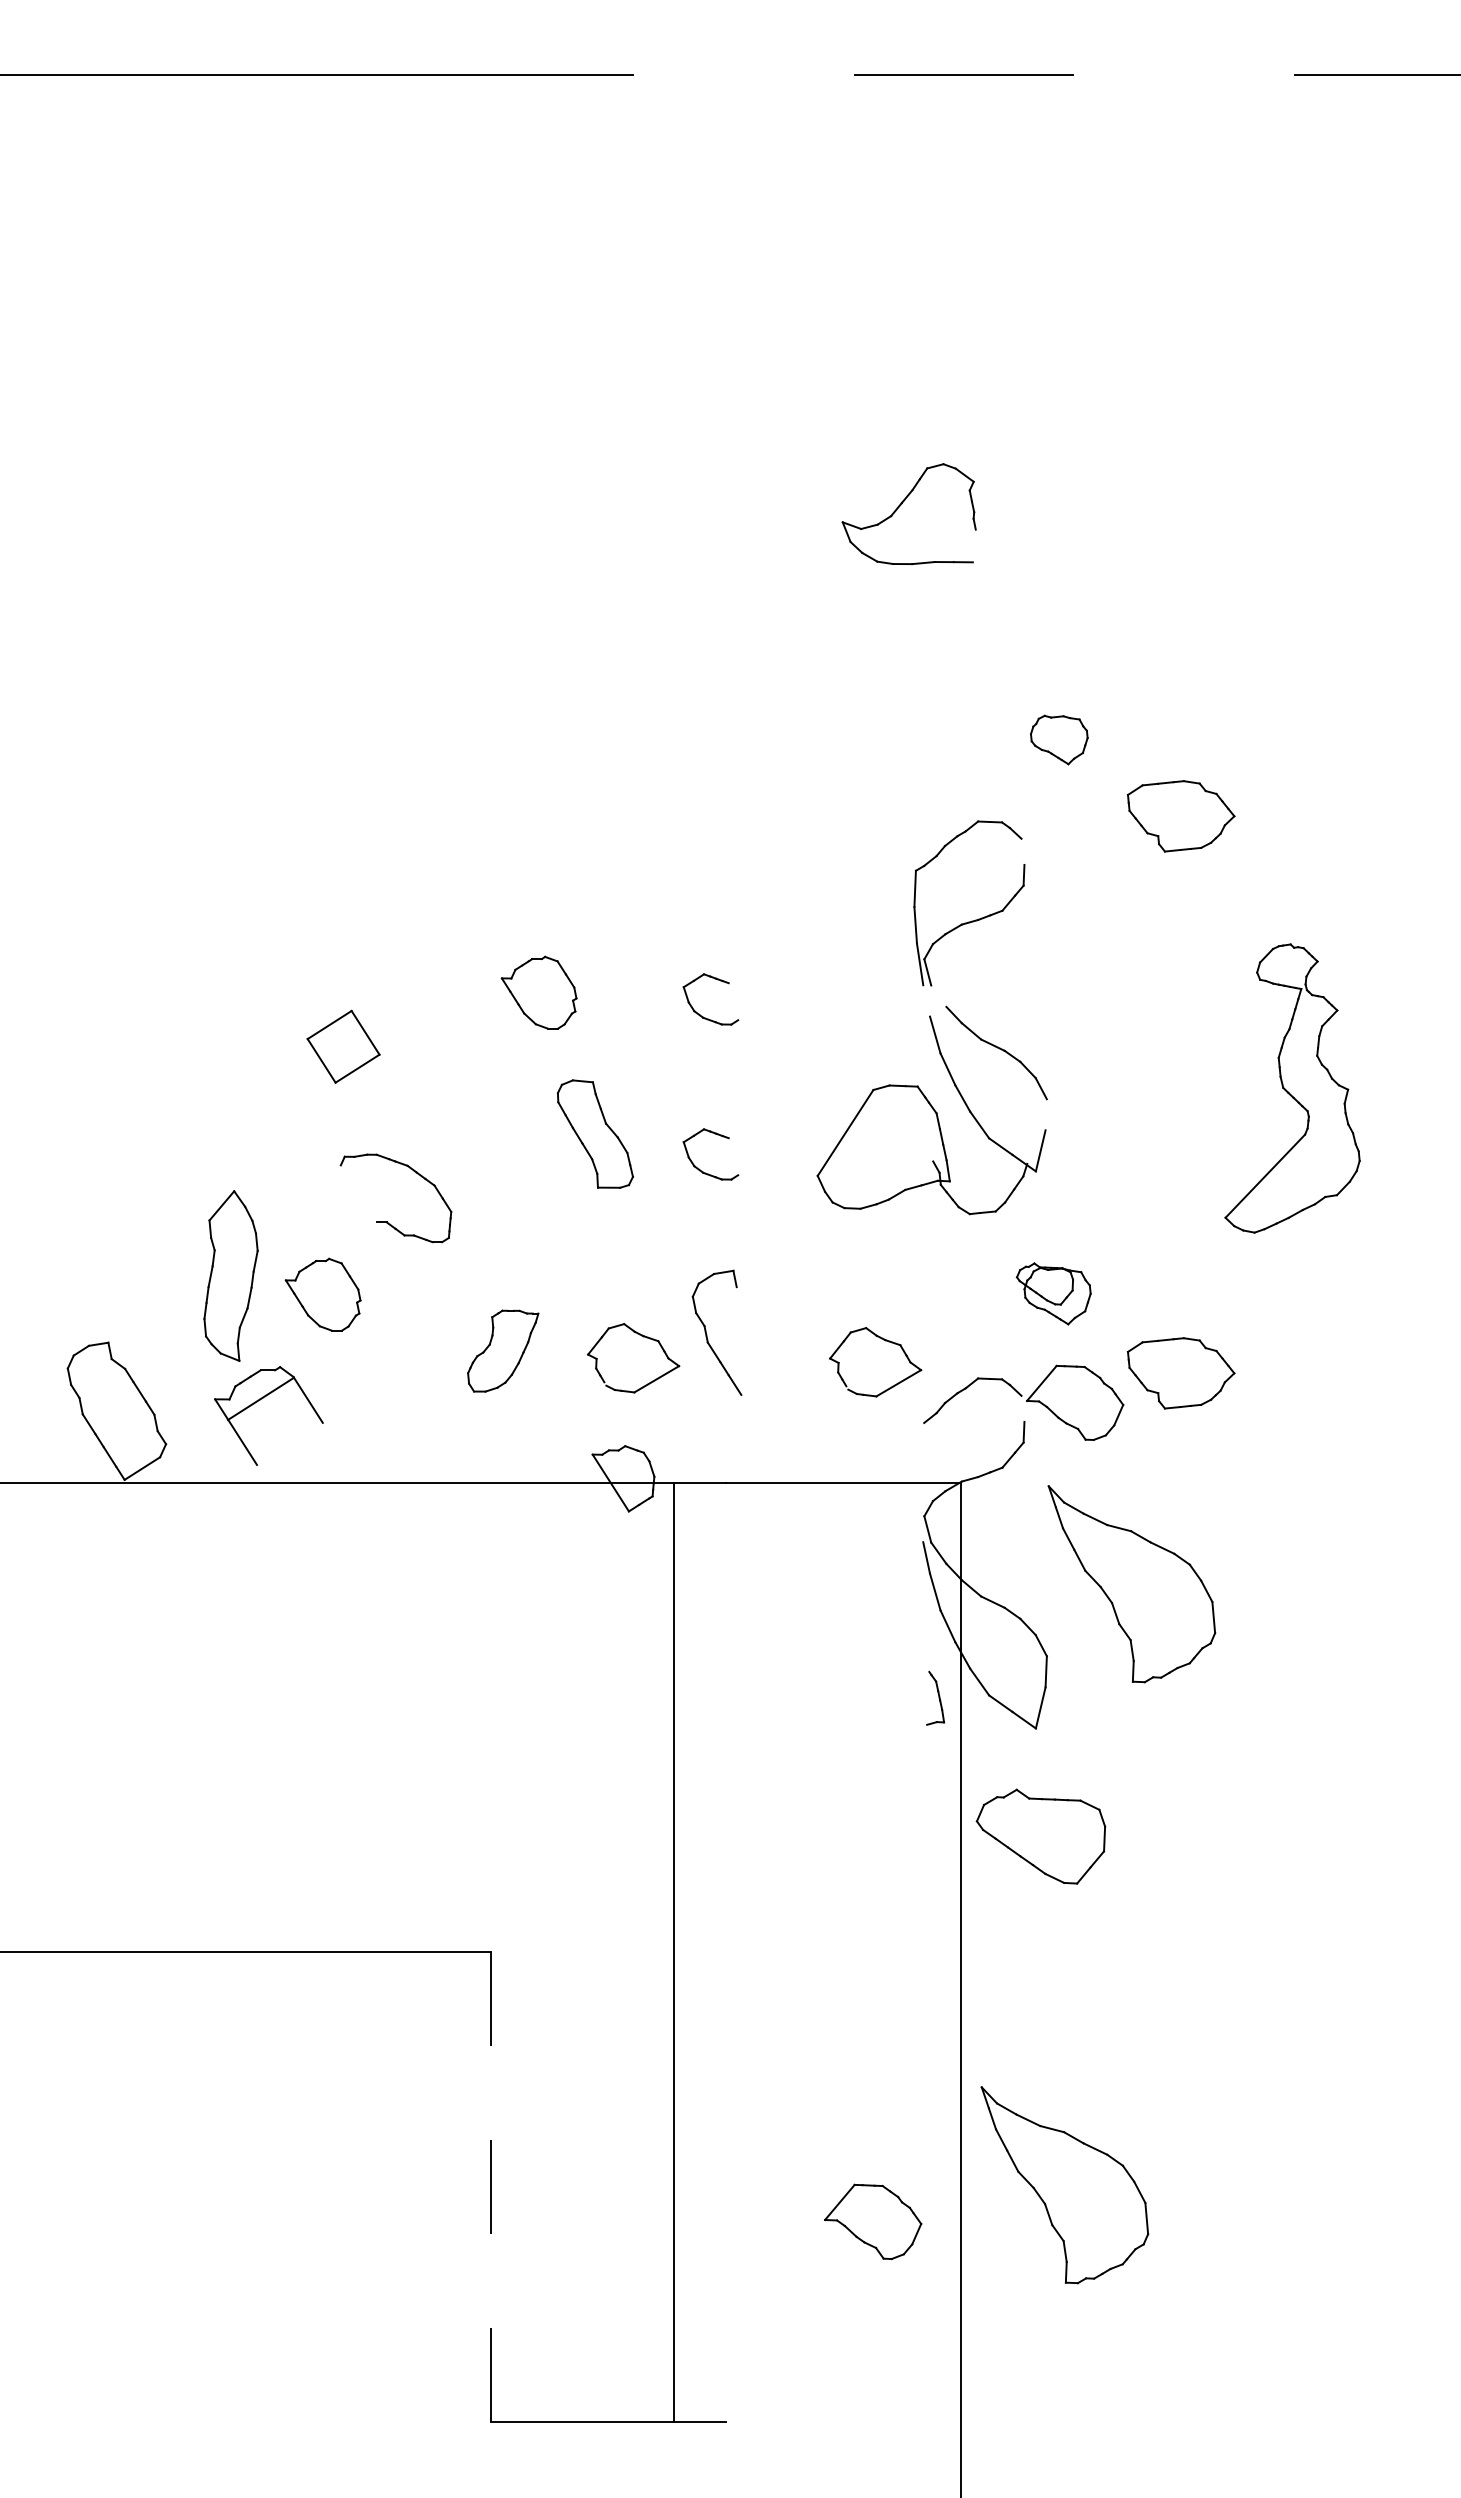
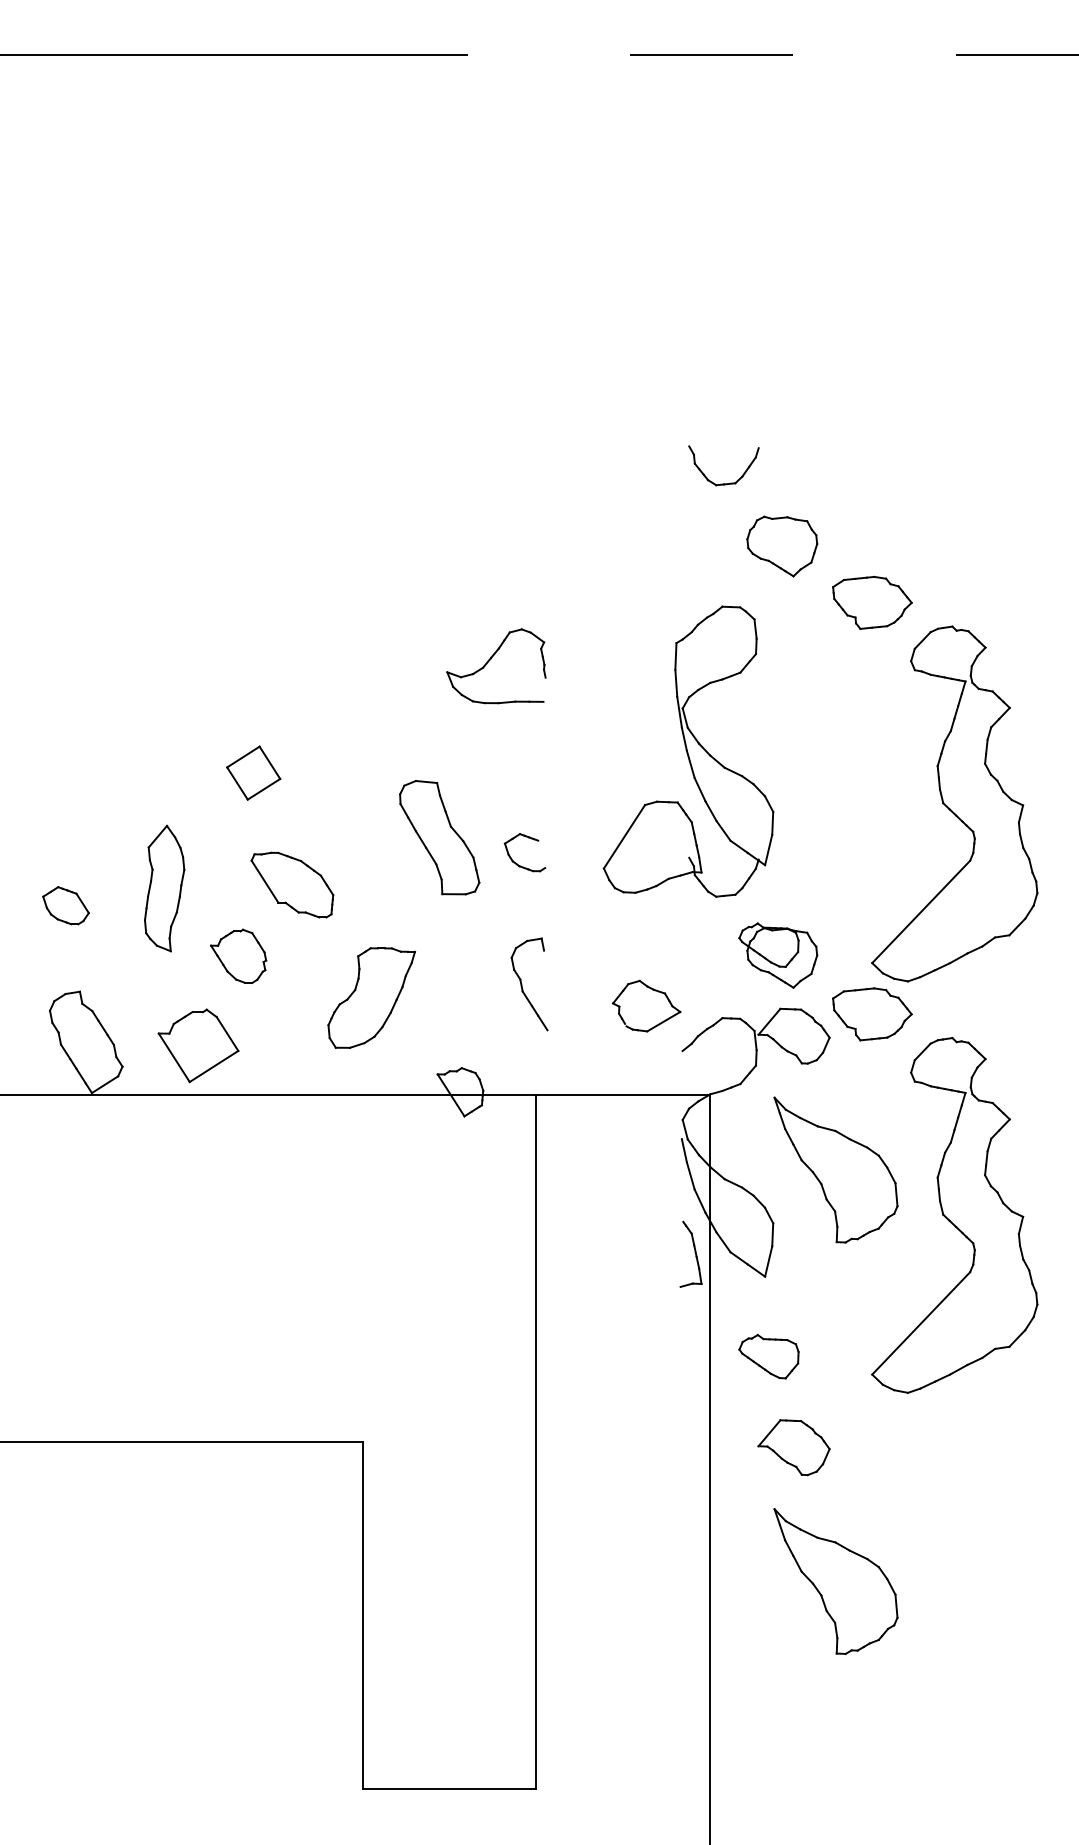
part: (900, 506) -> (490, 660), moved
part: (982, 654) -> (725, 483), added
part: (1059, 739) -> (782, 546), size x1.67
line: (1022, 851) -> (755, 628), added
part: (538, 992) -> (397, 733), removed
line: (938, 995) -> (693, 735), added
line: (926, 1000) -> (684, 738), added
part: (699, 1013) -> (516, 748), removed
part: (1292, 1088) -> (954, 803), size x1.67
line: (1045, 1114) -> (772, 823), added
part: (595, 1133) -> (439, 837), size x1.43
line: (358, 1193) -> (264, 881), added
part: (89, 1226) -> (65, 905), added
part: (230, 1275) -> (164, 888), moved
part: (1053, 1293) -> (778, 955), size x1.43
part: (502, 1350) -> (371, 997), size x1.67
part: (633, 1358) -> (467, 1003), removed
line: (260, 1398) -> (213, 1066), moved
line: (1022, 1408) -> (755, 1040), added
part: (1292, 1645) -> (954, 1215), added
part: (935, 1698) -> (690, 1254), size x1.67
part: (1041, 1836) -> (769, 1356), size x0.62
line: (674, 1952) -> (536, 1442), moved
part: (1064, 2185) -> (835, 1581), moved
line: (491, 2187) -> (362, 1615), dashed -> solid
part: (873, 2221) -> (794, 1447), moved

